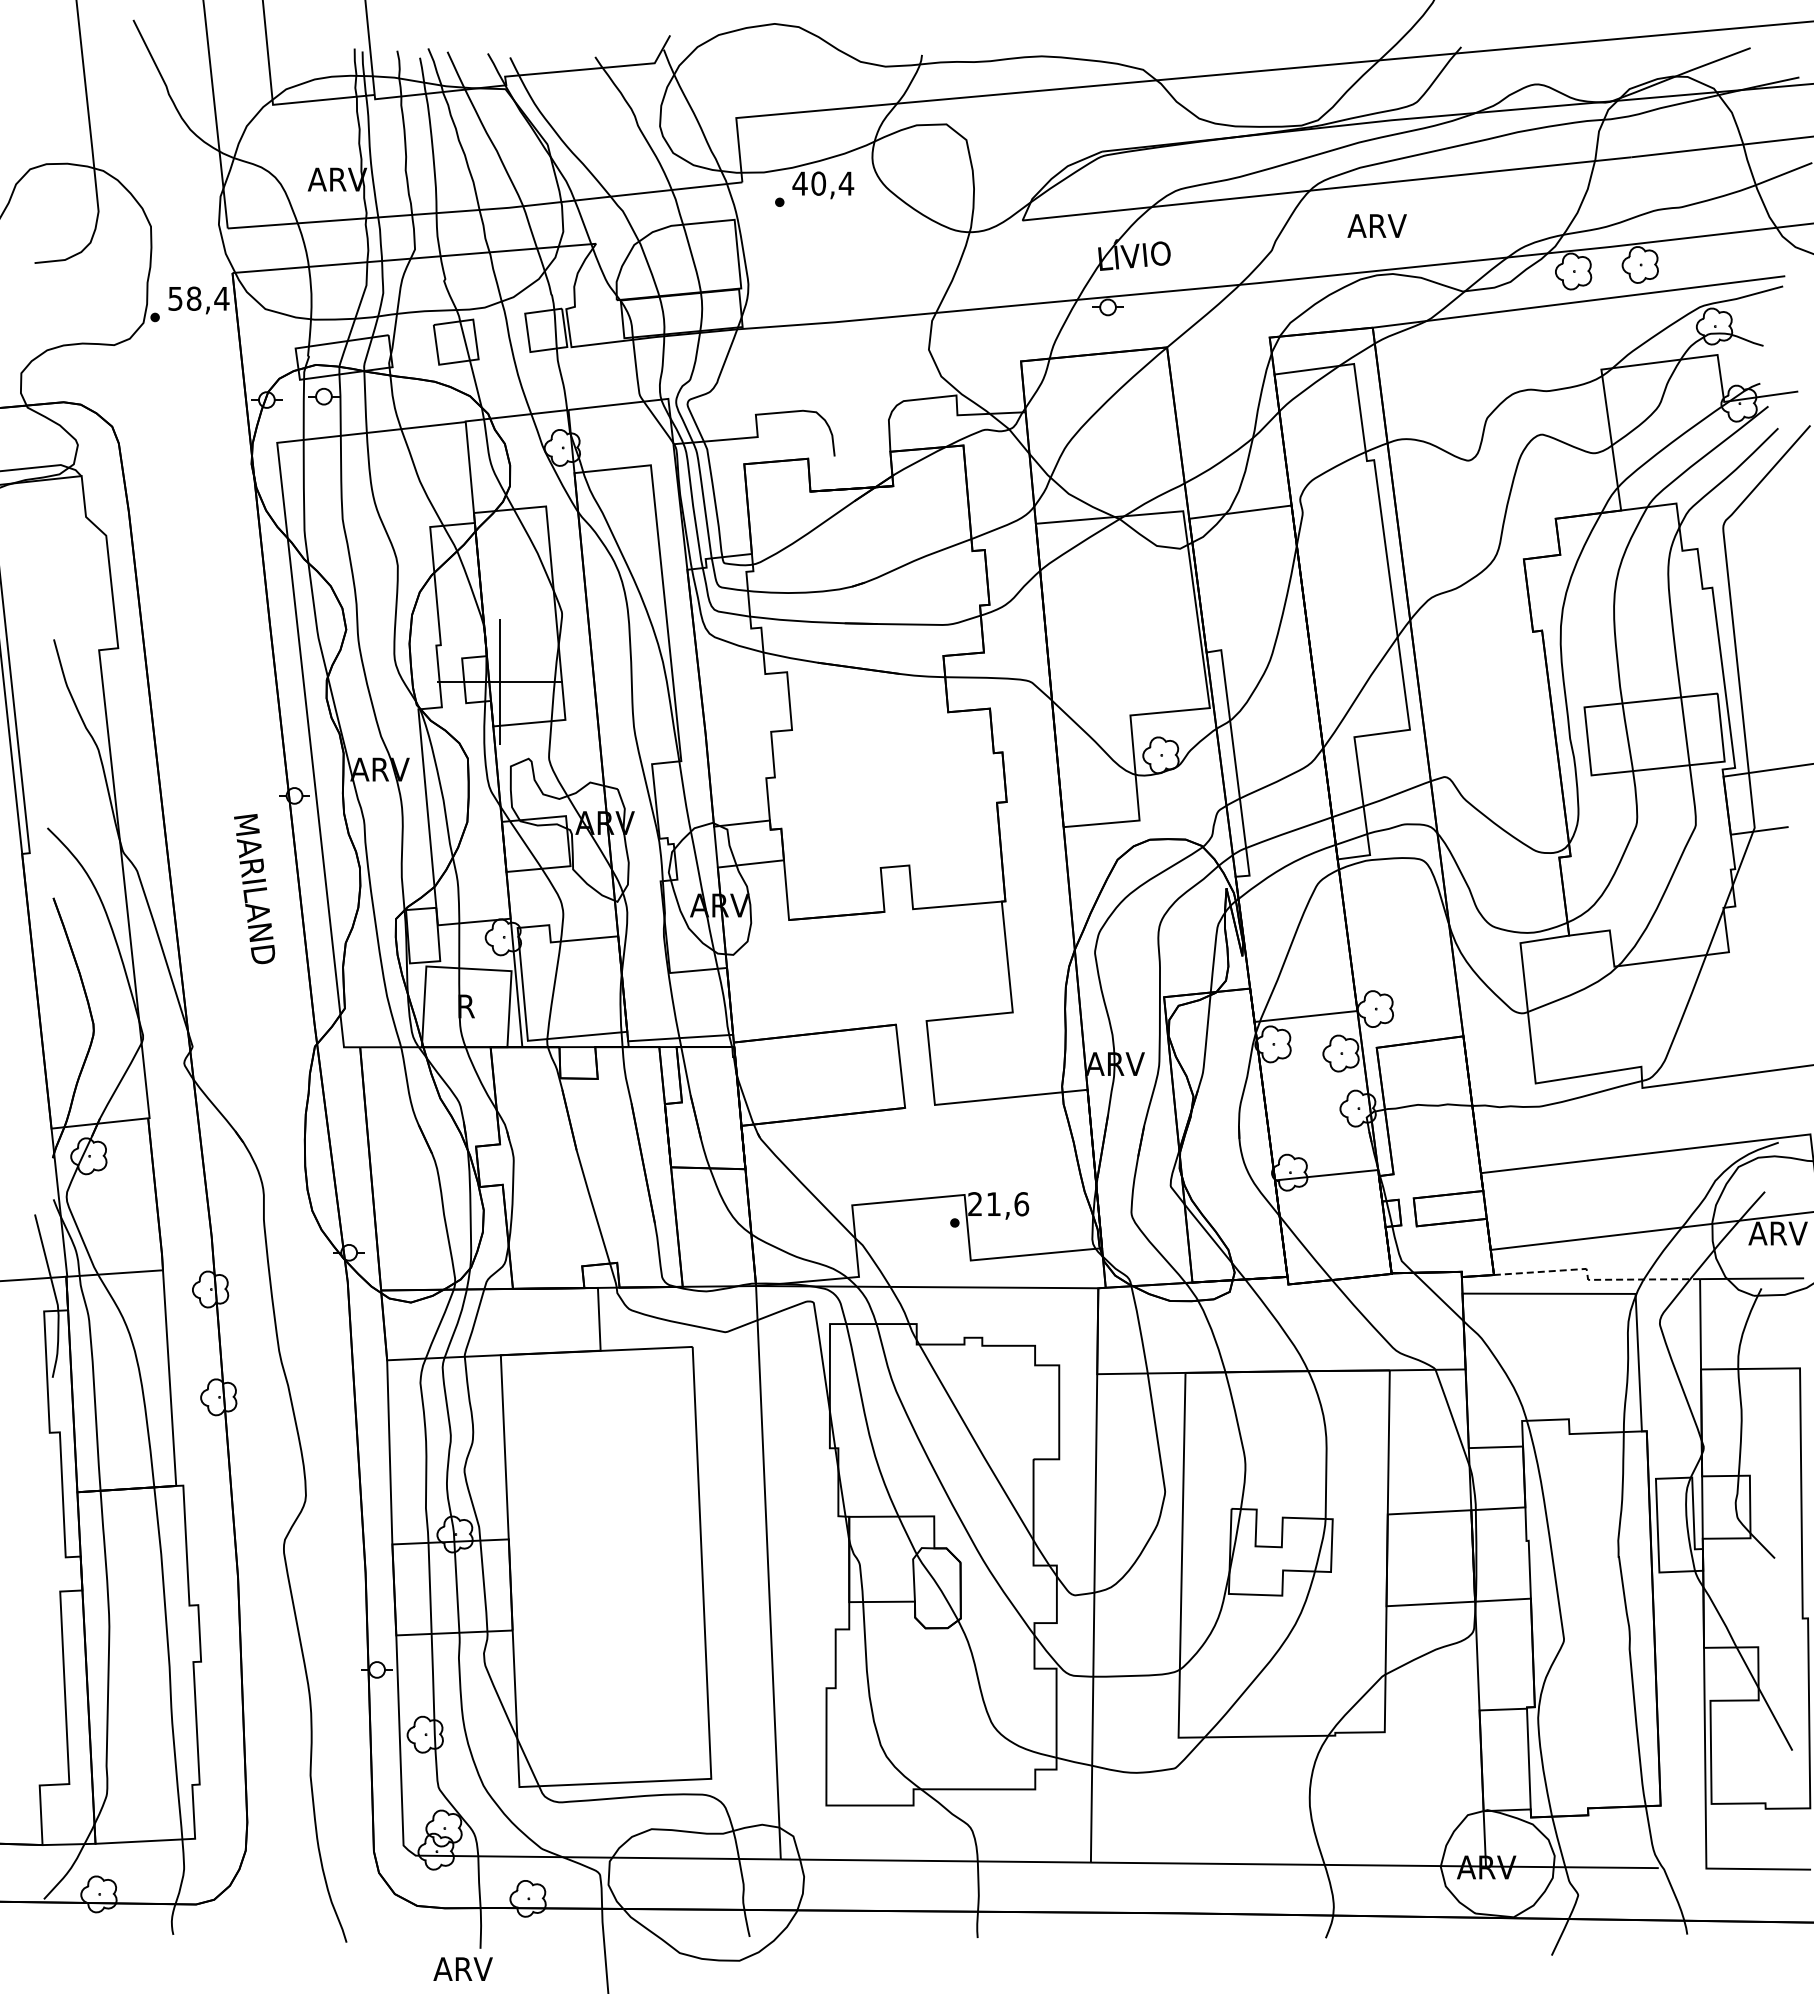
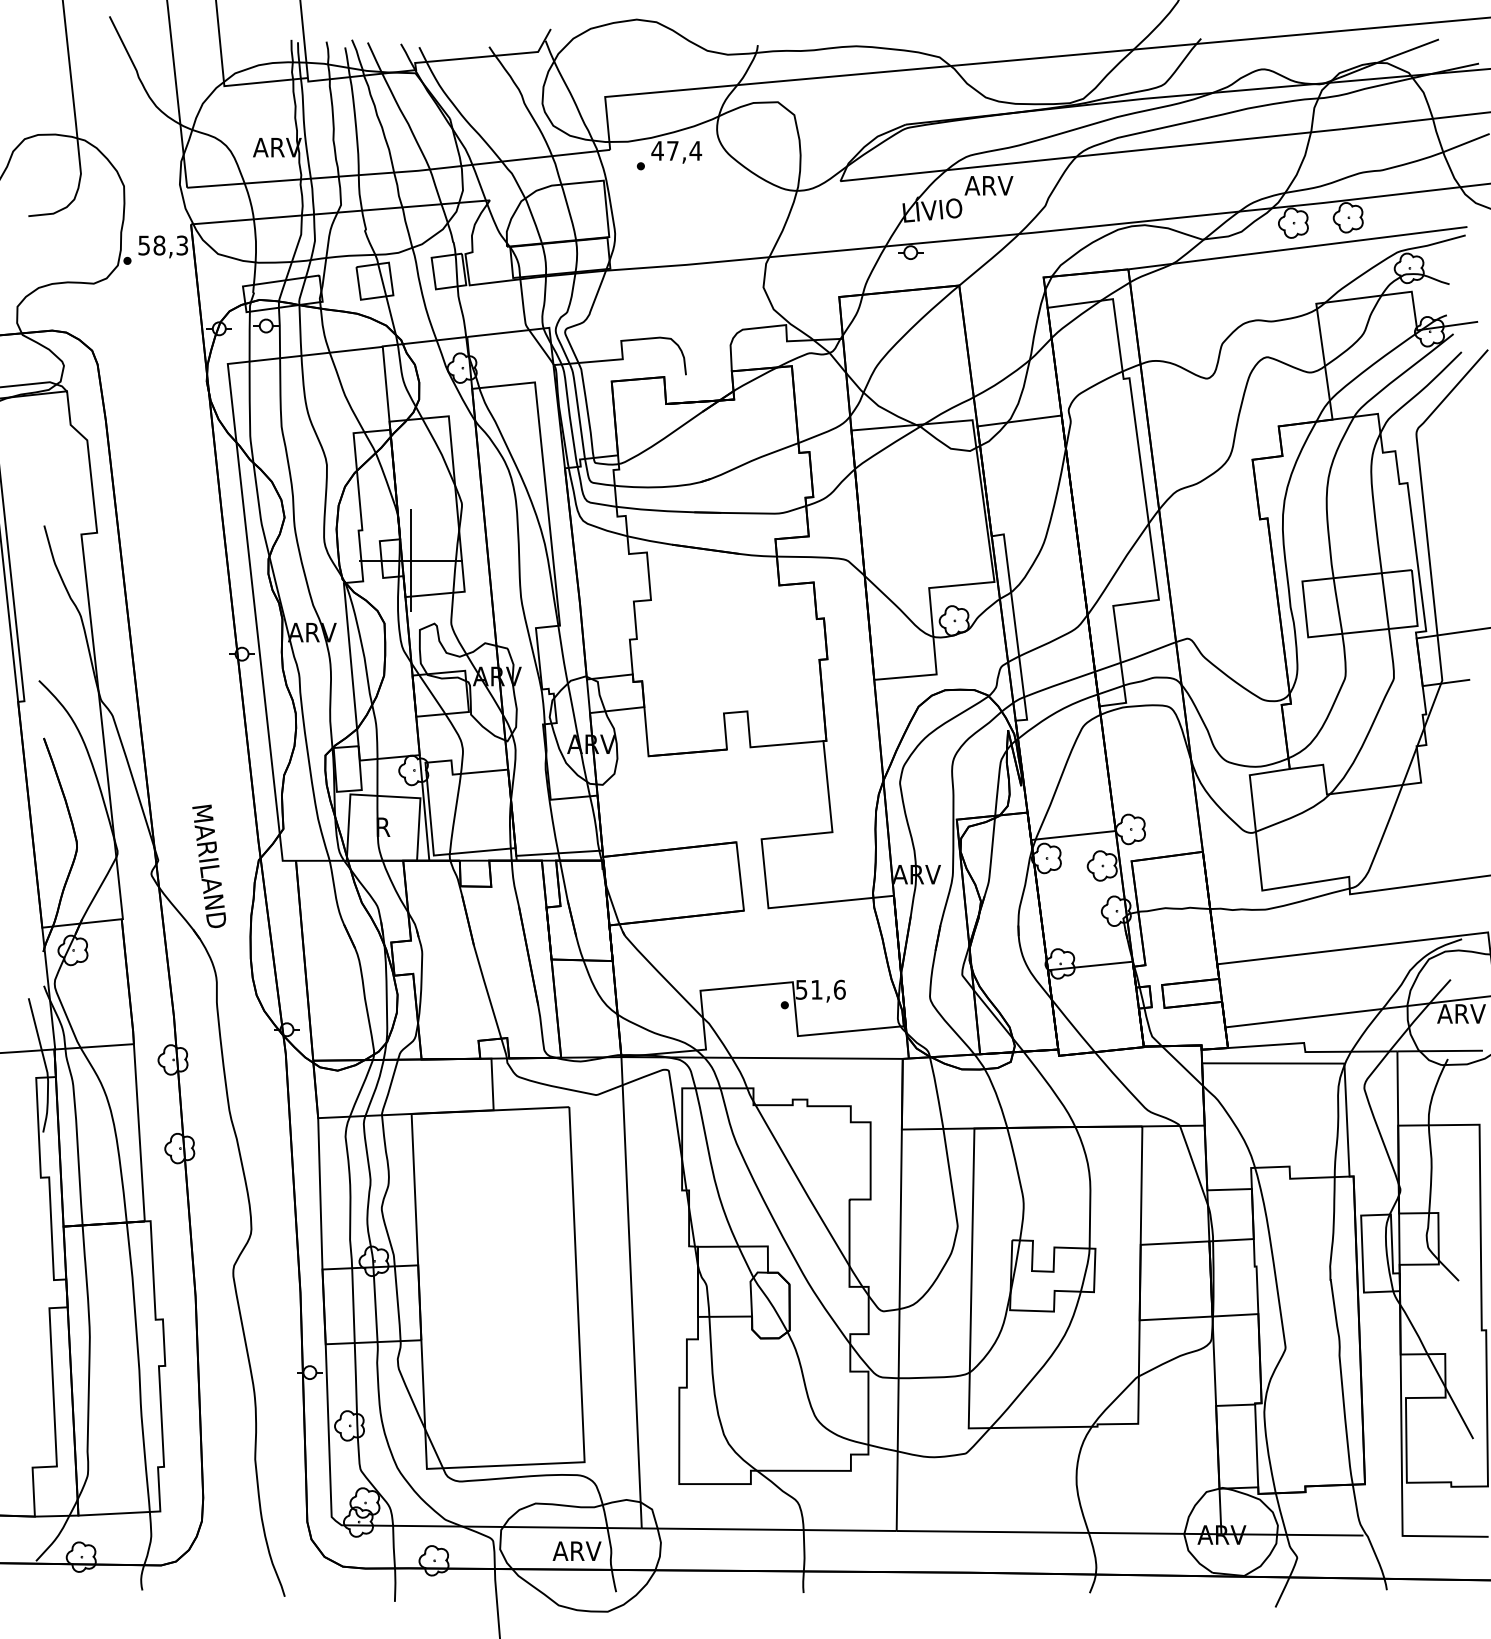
text: (818, 183) -> (672, 150), 40,4 -> 47,4
text: (1376, 225) -> (988, 185), moved
text: (221, 298) -> (182, 245), 58,4 -> 58,3
text: (254, 889) -> (209, 866), moved
text: (974, 1204) -> (800, 990), 21,6 -> 51,6
line: (1590, 1279) -> (1307, 1051), dashed -> solid
text: (462, 1968) -> (576, 1550), moved

